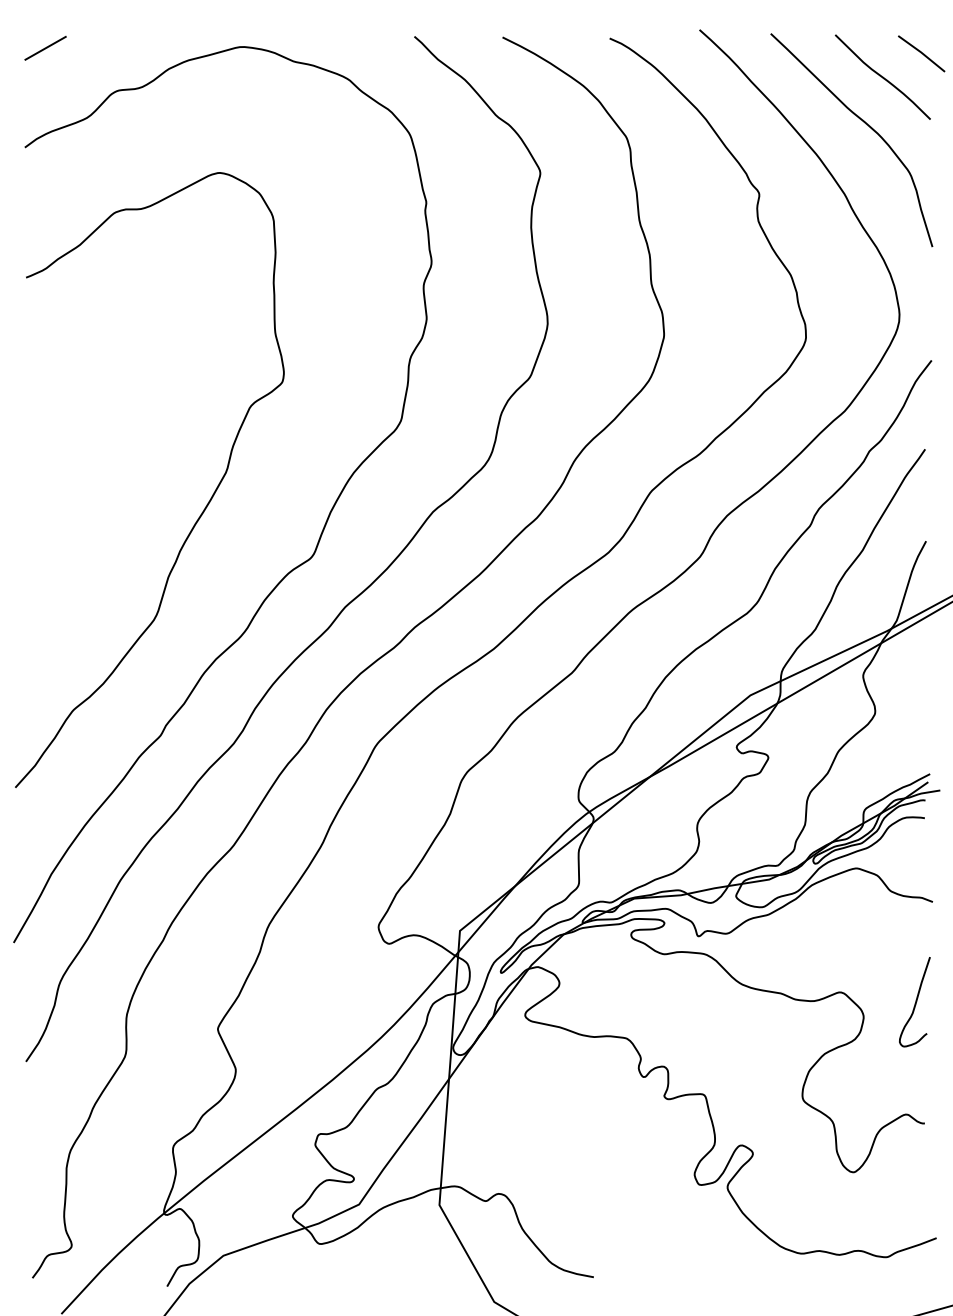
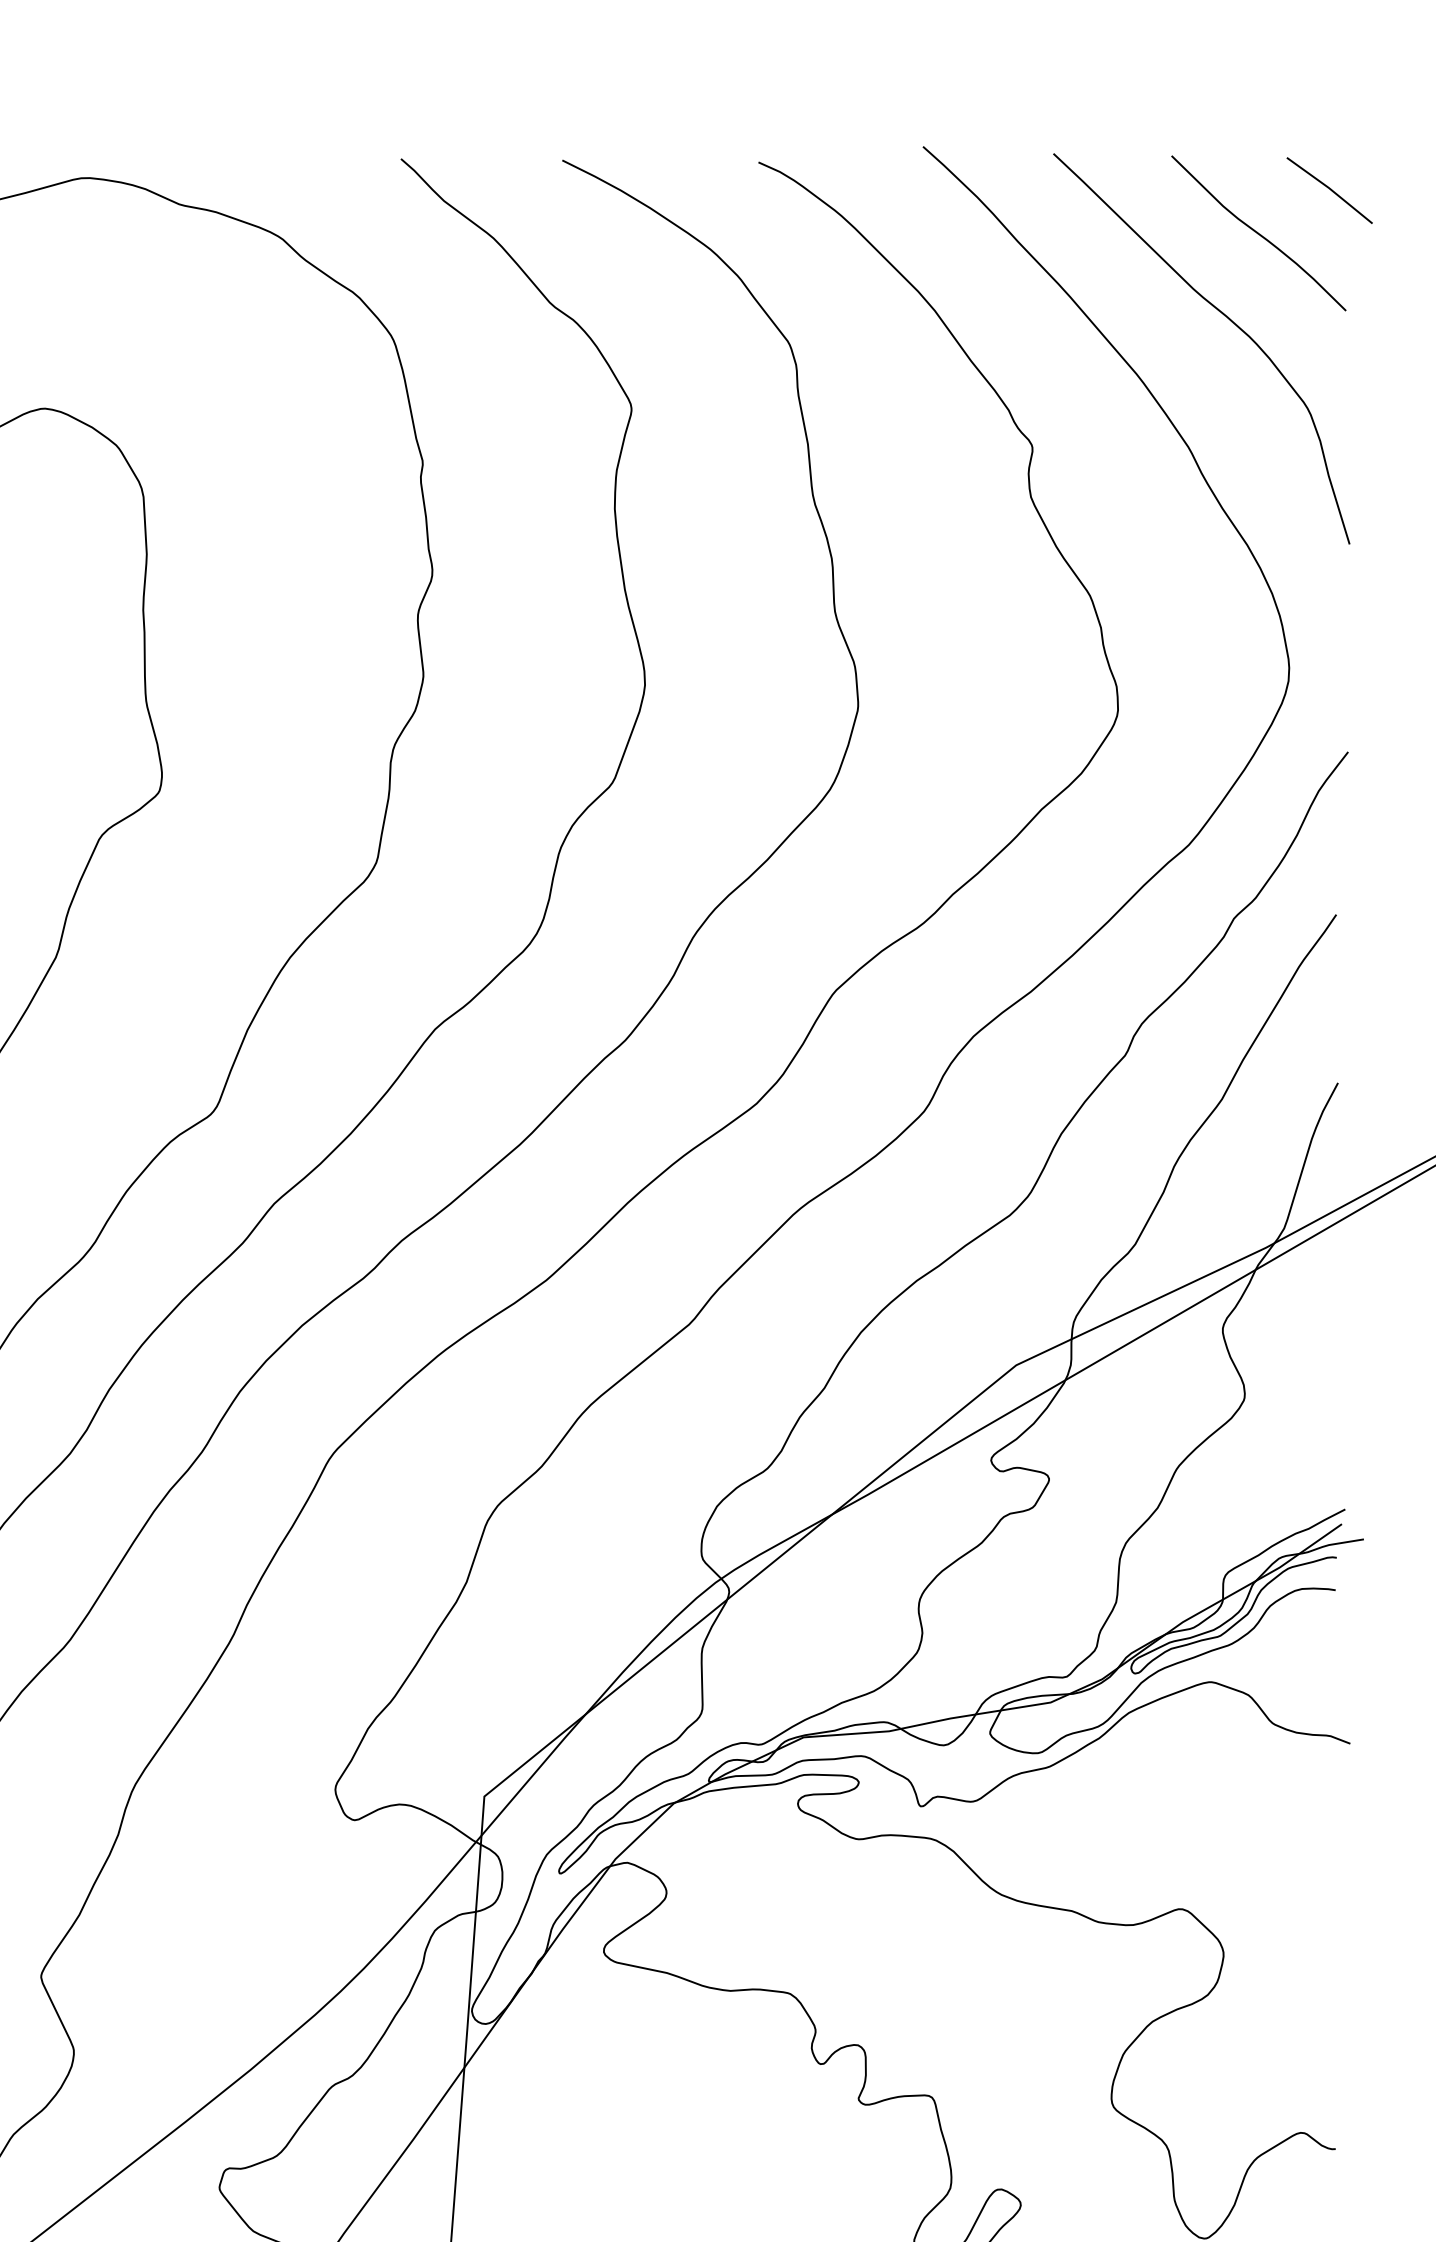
curve: (915, 1002) -> (1318, 1927), removed

